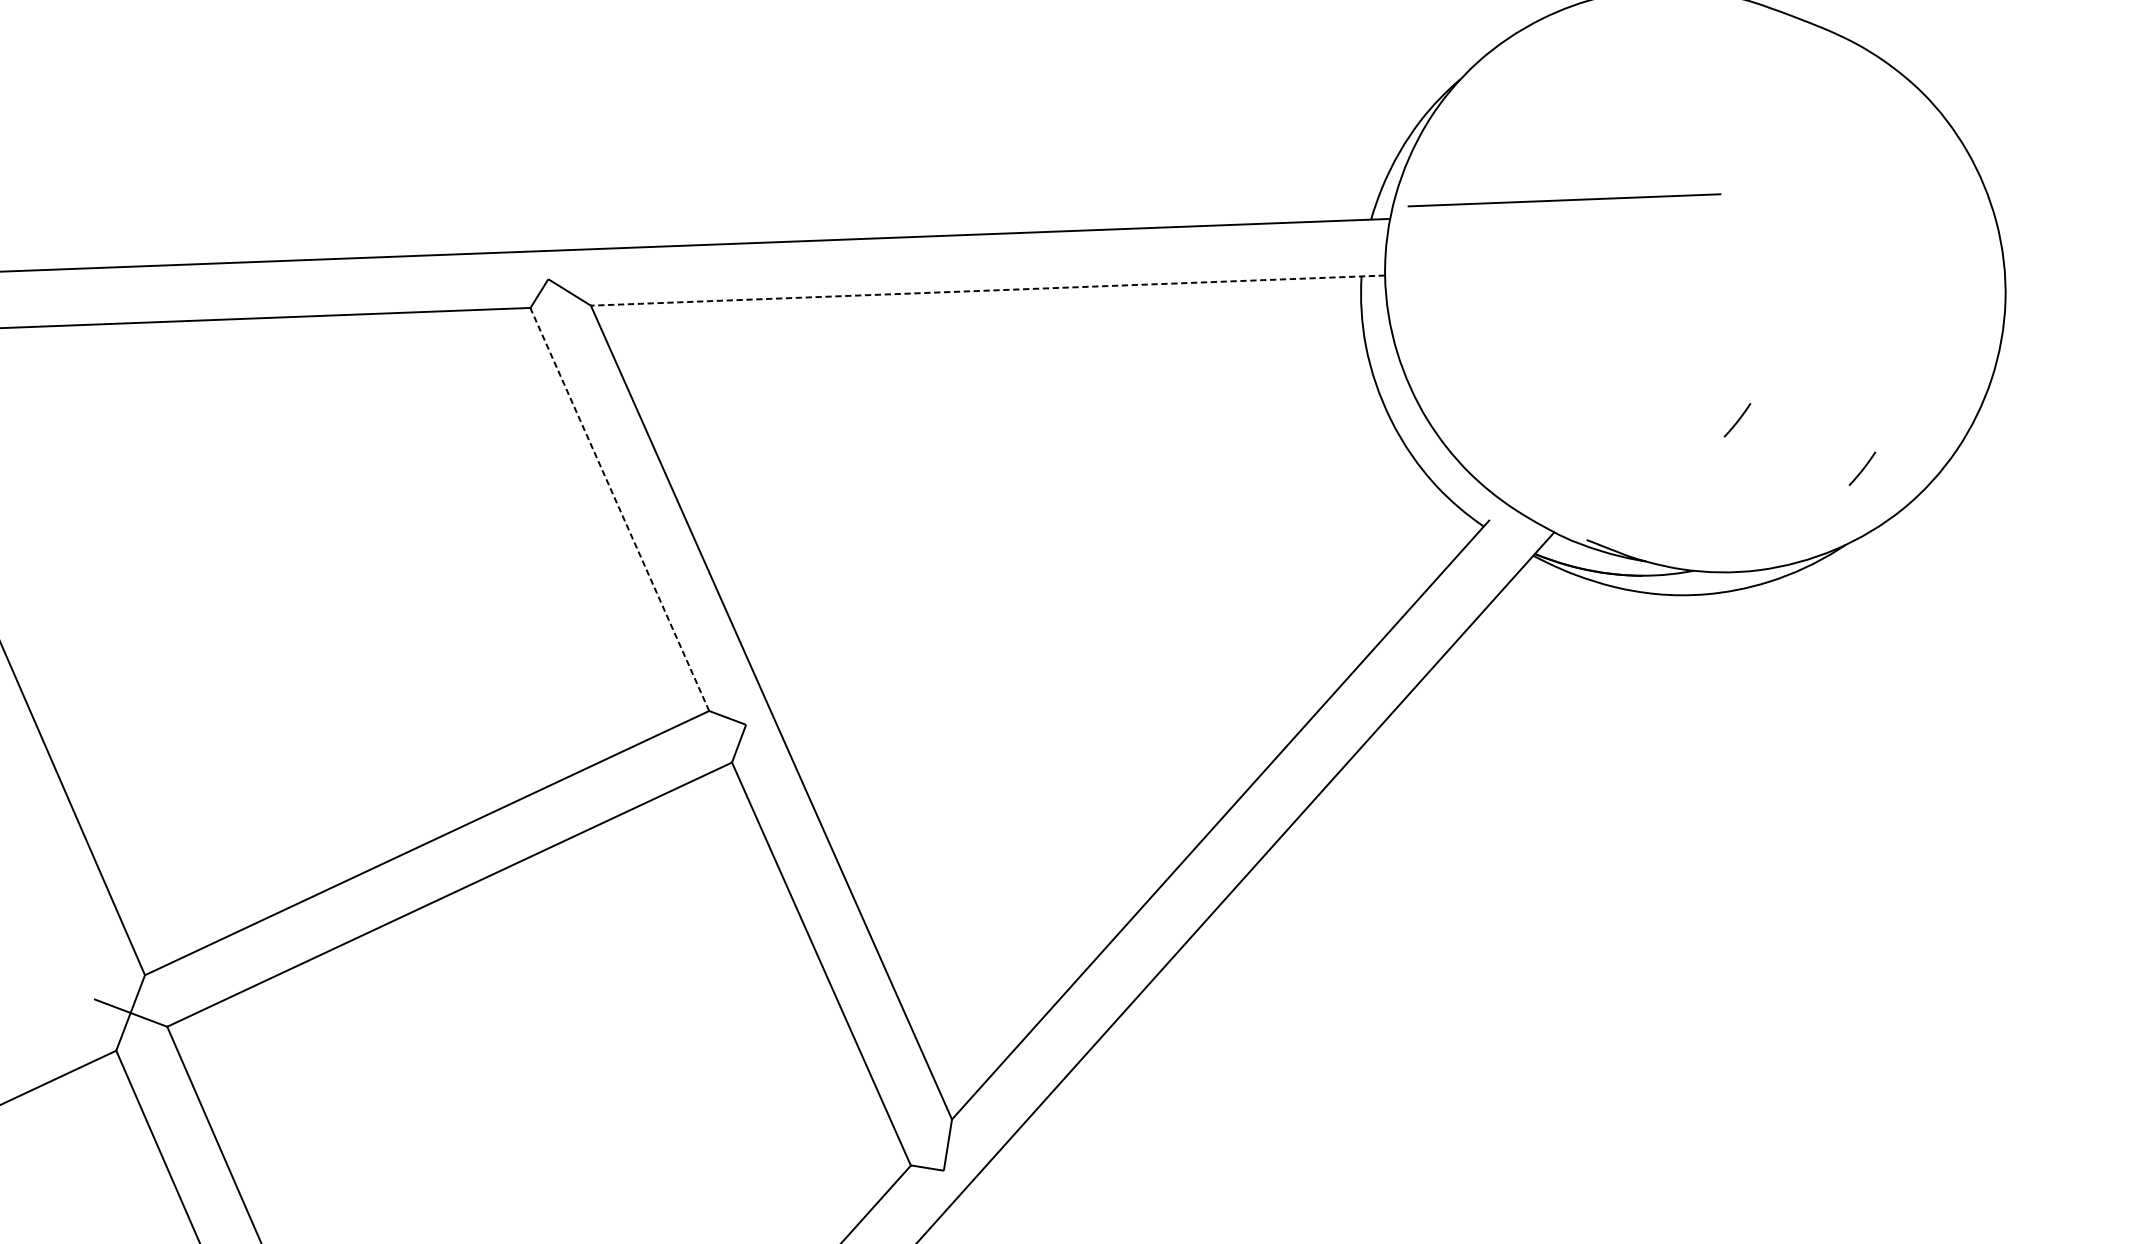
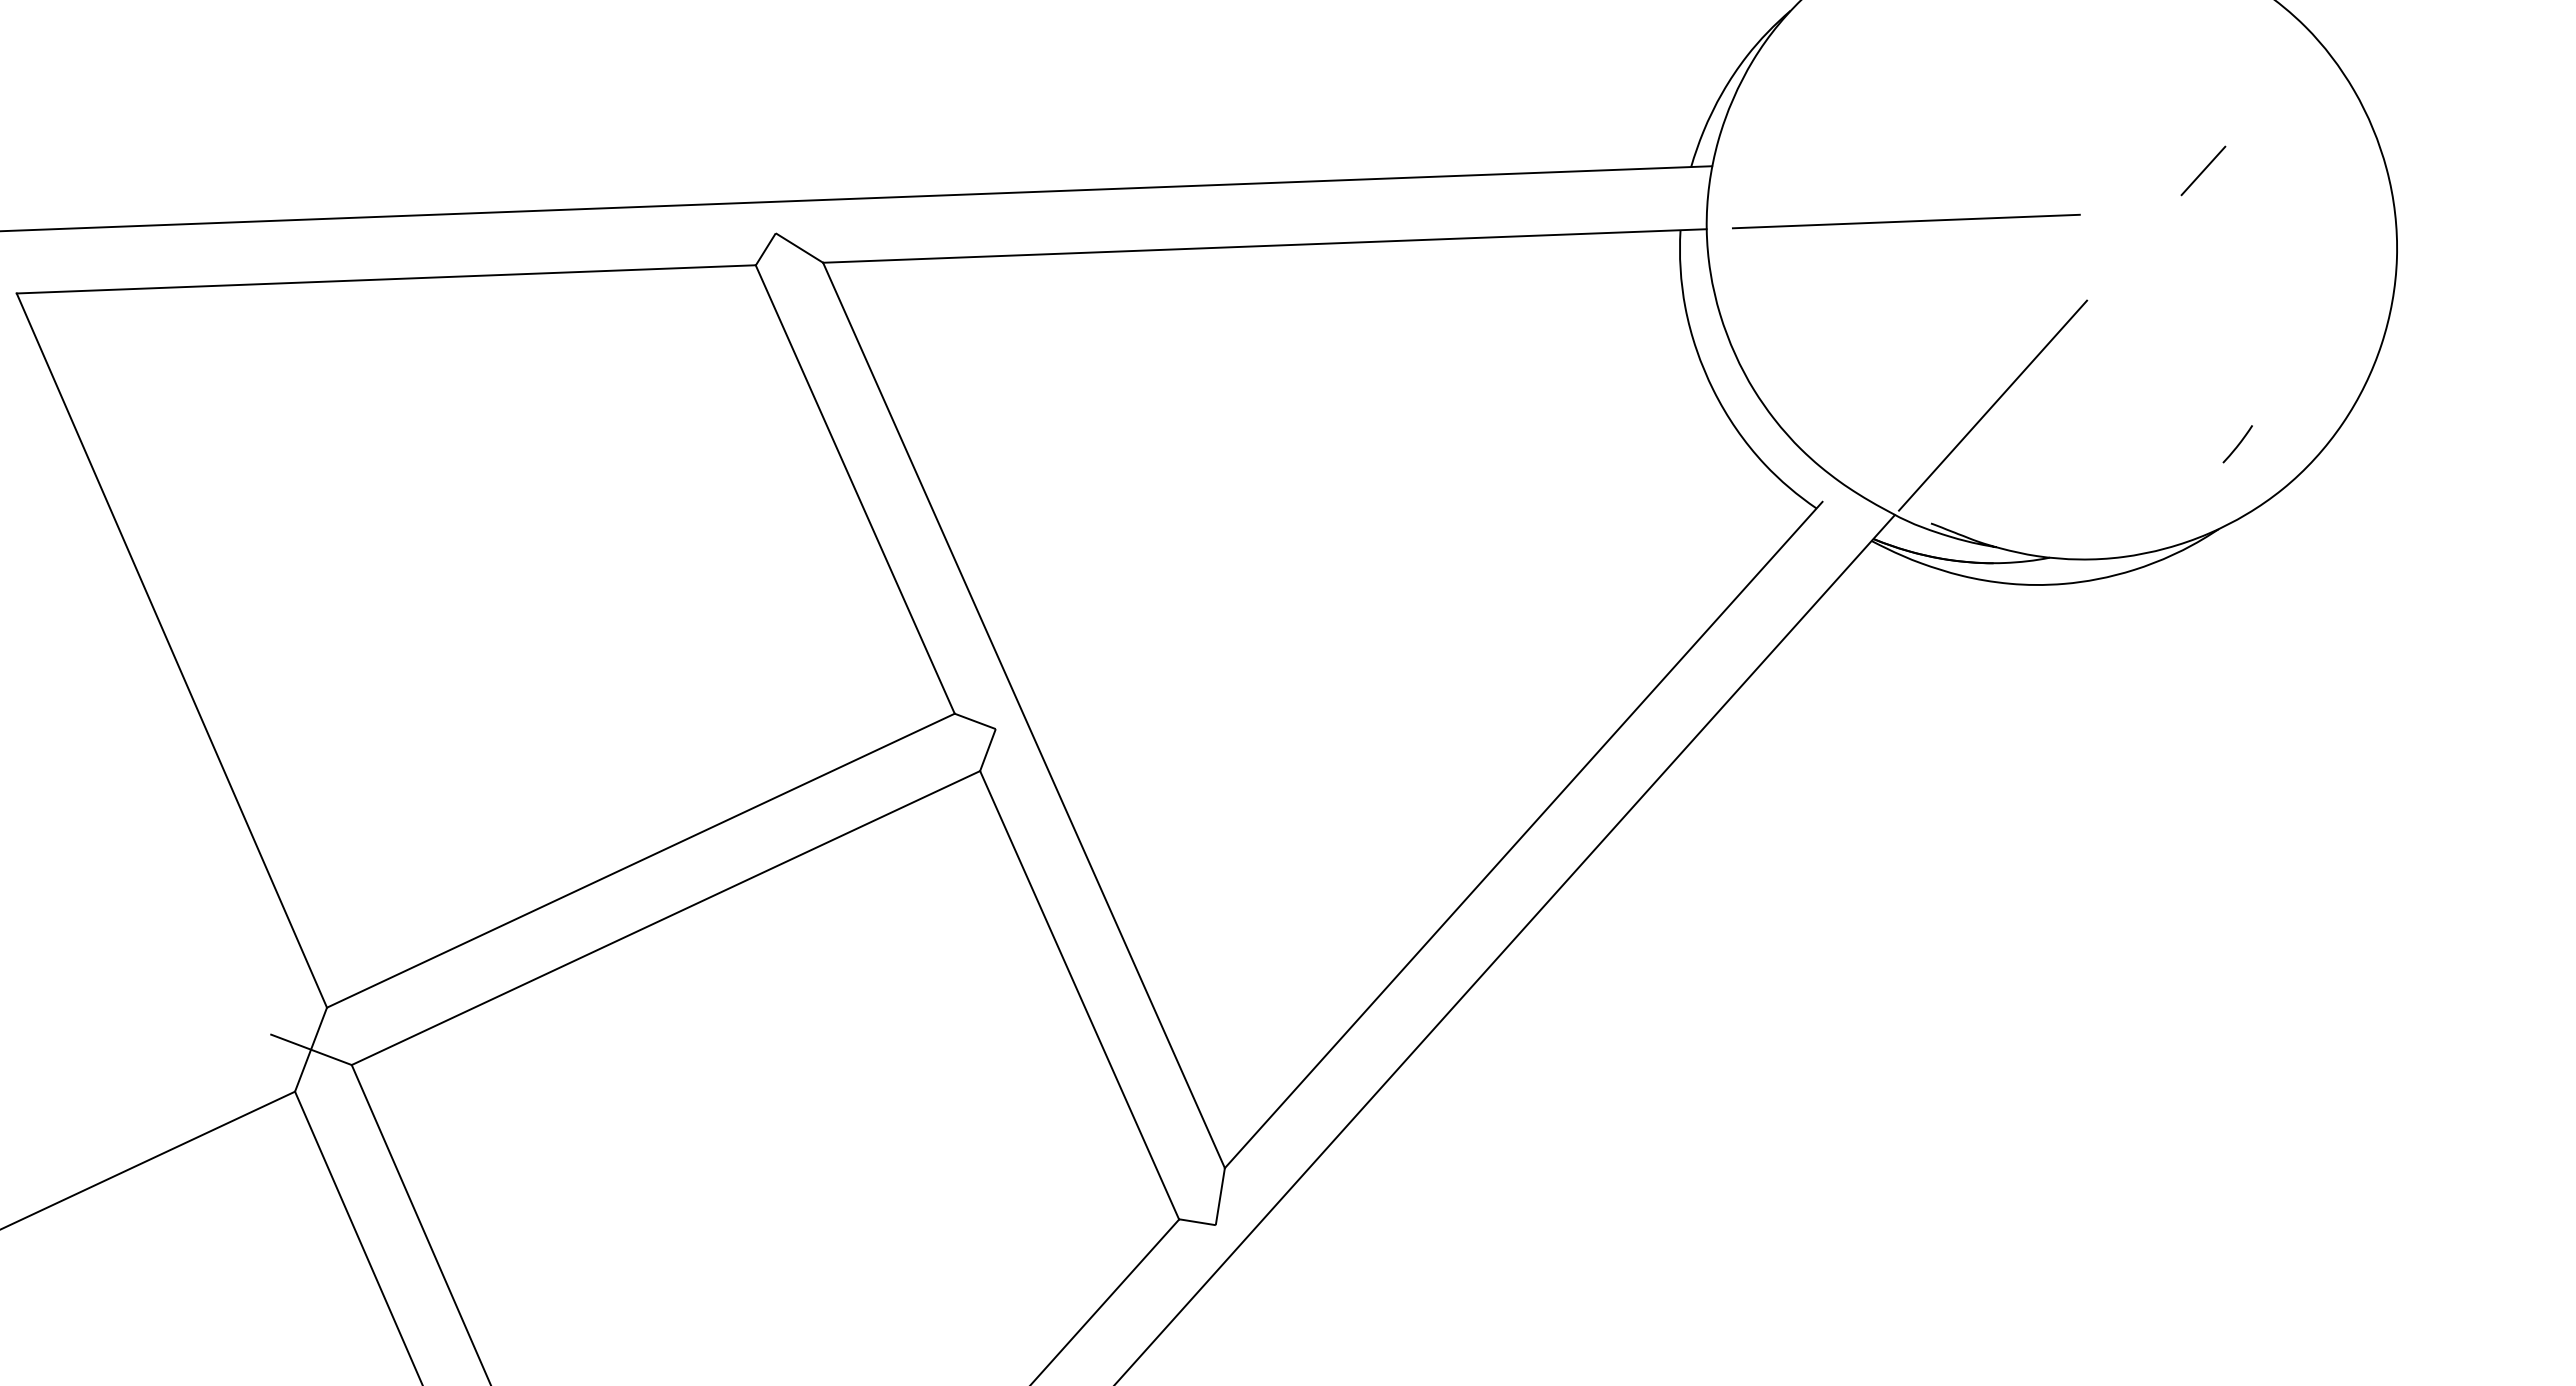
line: (1564, 200) -> (1906, 221), moved
line: (1831, 222) -> (2203, 170), added
line: (987, 291) -> (1264, 246), dashed -> solid
line: (1737, 420) -> (2098, 390), removed
line: (1641, 433) -> (1992, 405), added
line: (620, 509) -> (855, 489), dashed -> solid

